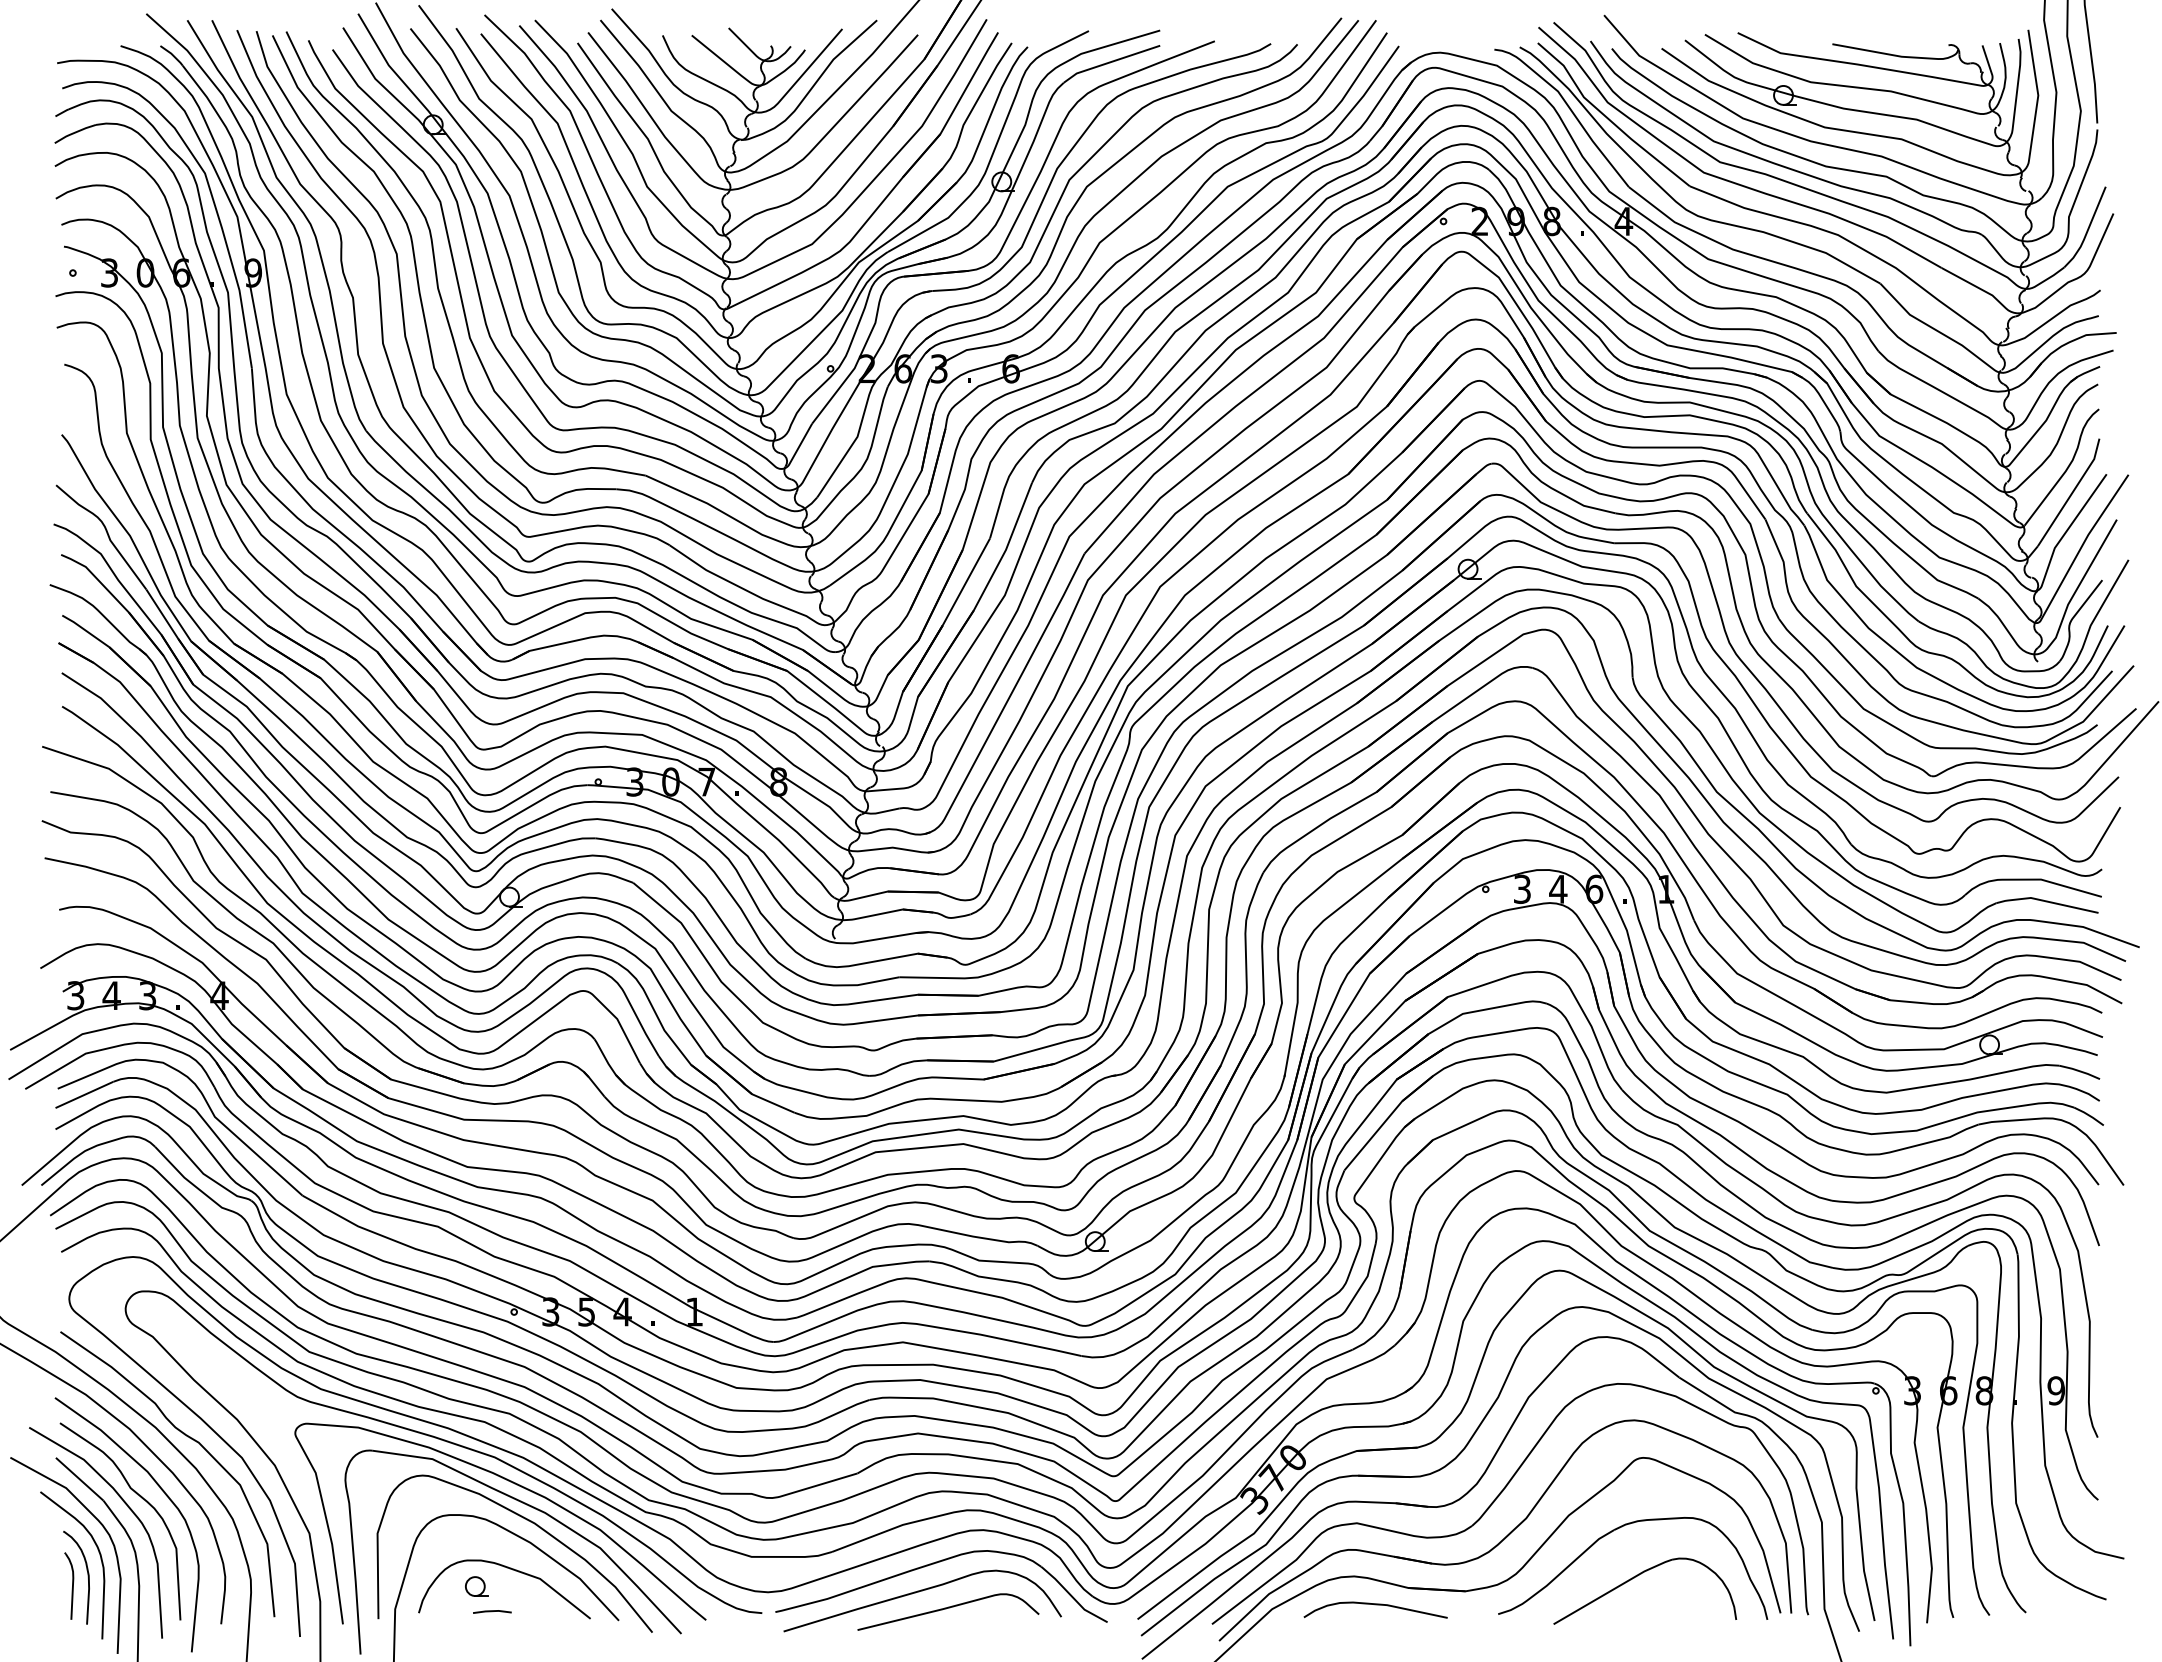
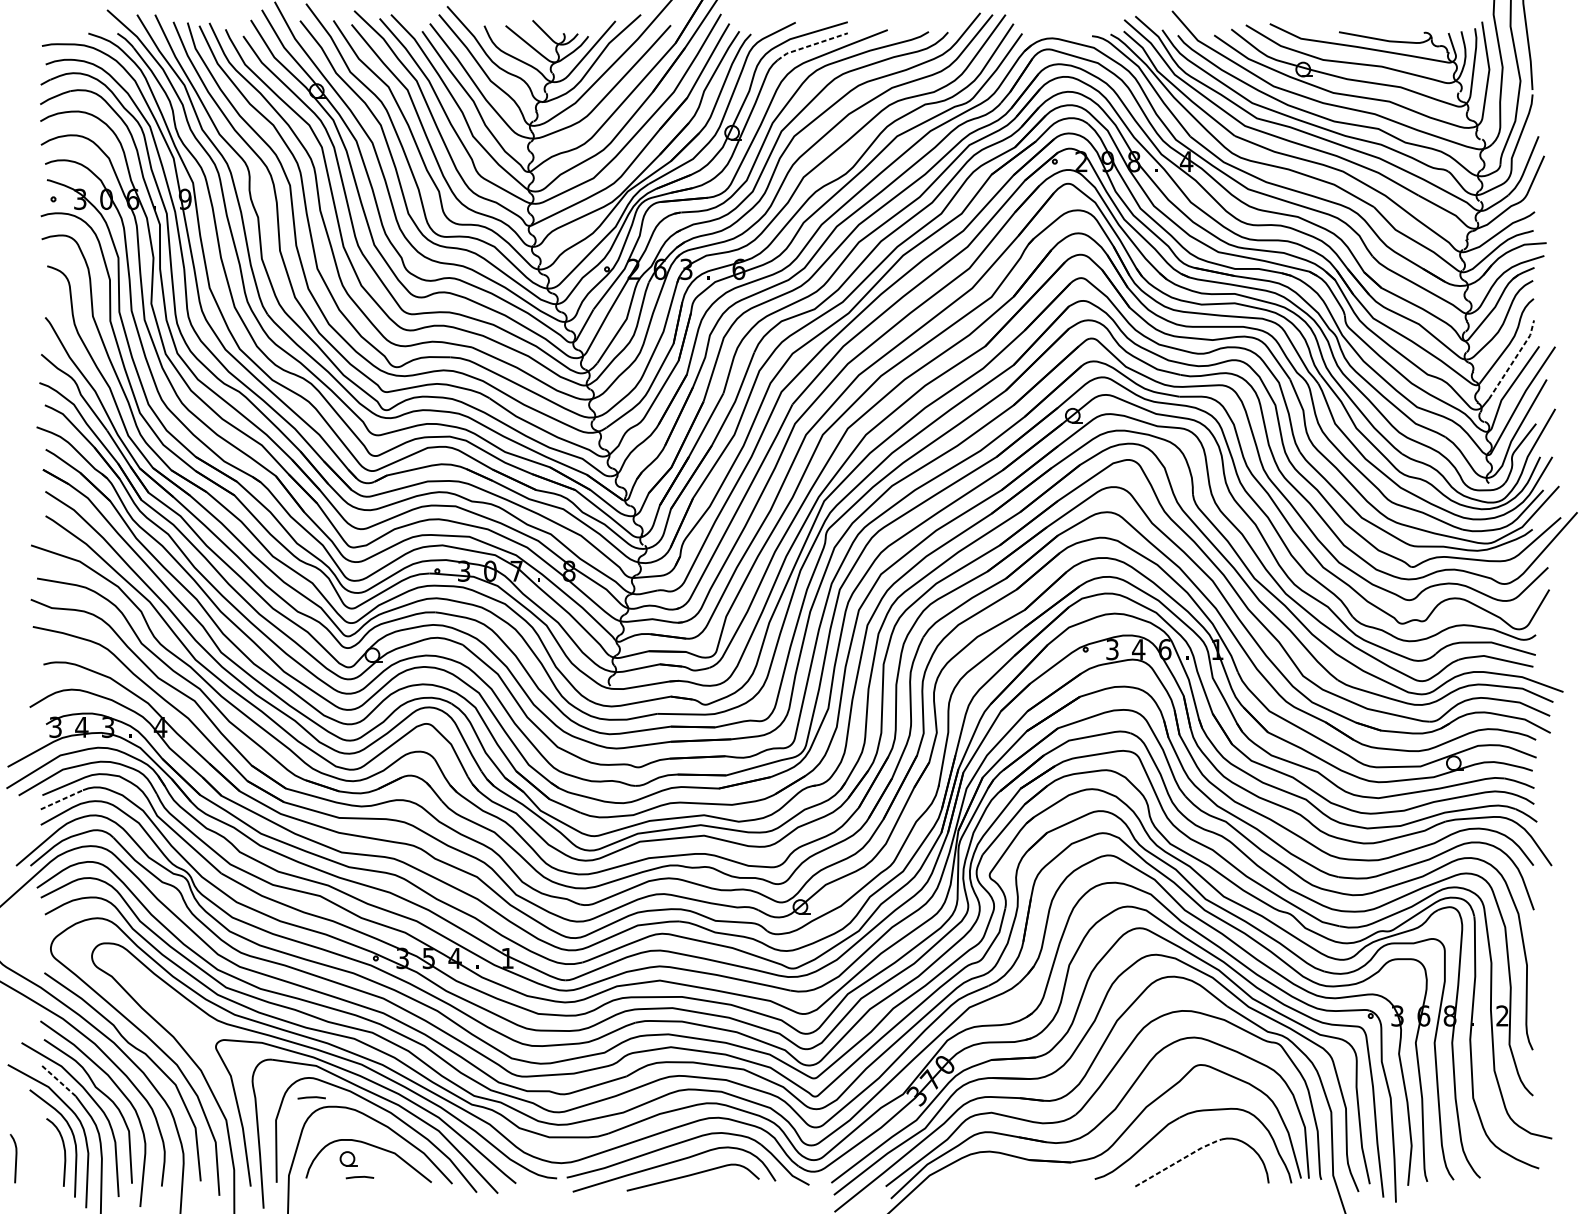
line: (1109, 62) -> (810, 45), solid -> dashed
line: (2072, 492) -> (1514, 359), solid -> dashed
line: (84, 1094) -> (61, 799), solid -> dashed
text: (2055, 1390) -> (1501, 1015), 9 -> 2
line: (79, 1478) -> (58, 1080), solid -> dashed
line: (426, 1502) -> (311, 1097), added
part: (69, 1585) -> (13, 1158), moved
line: (1613, 1589) -> (1179, 1161), solid -> dashed
curve: (1375, 1605) -> (1005, 1172), removed

